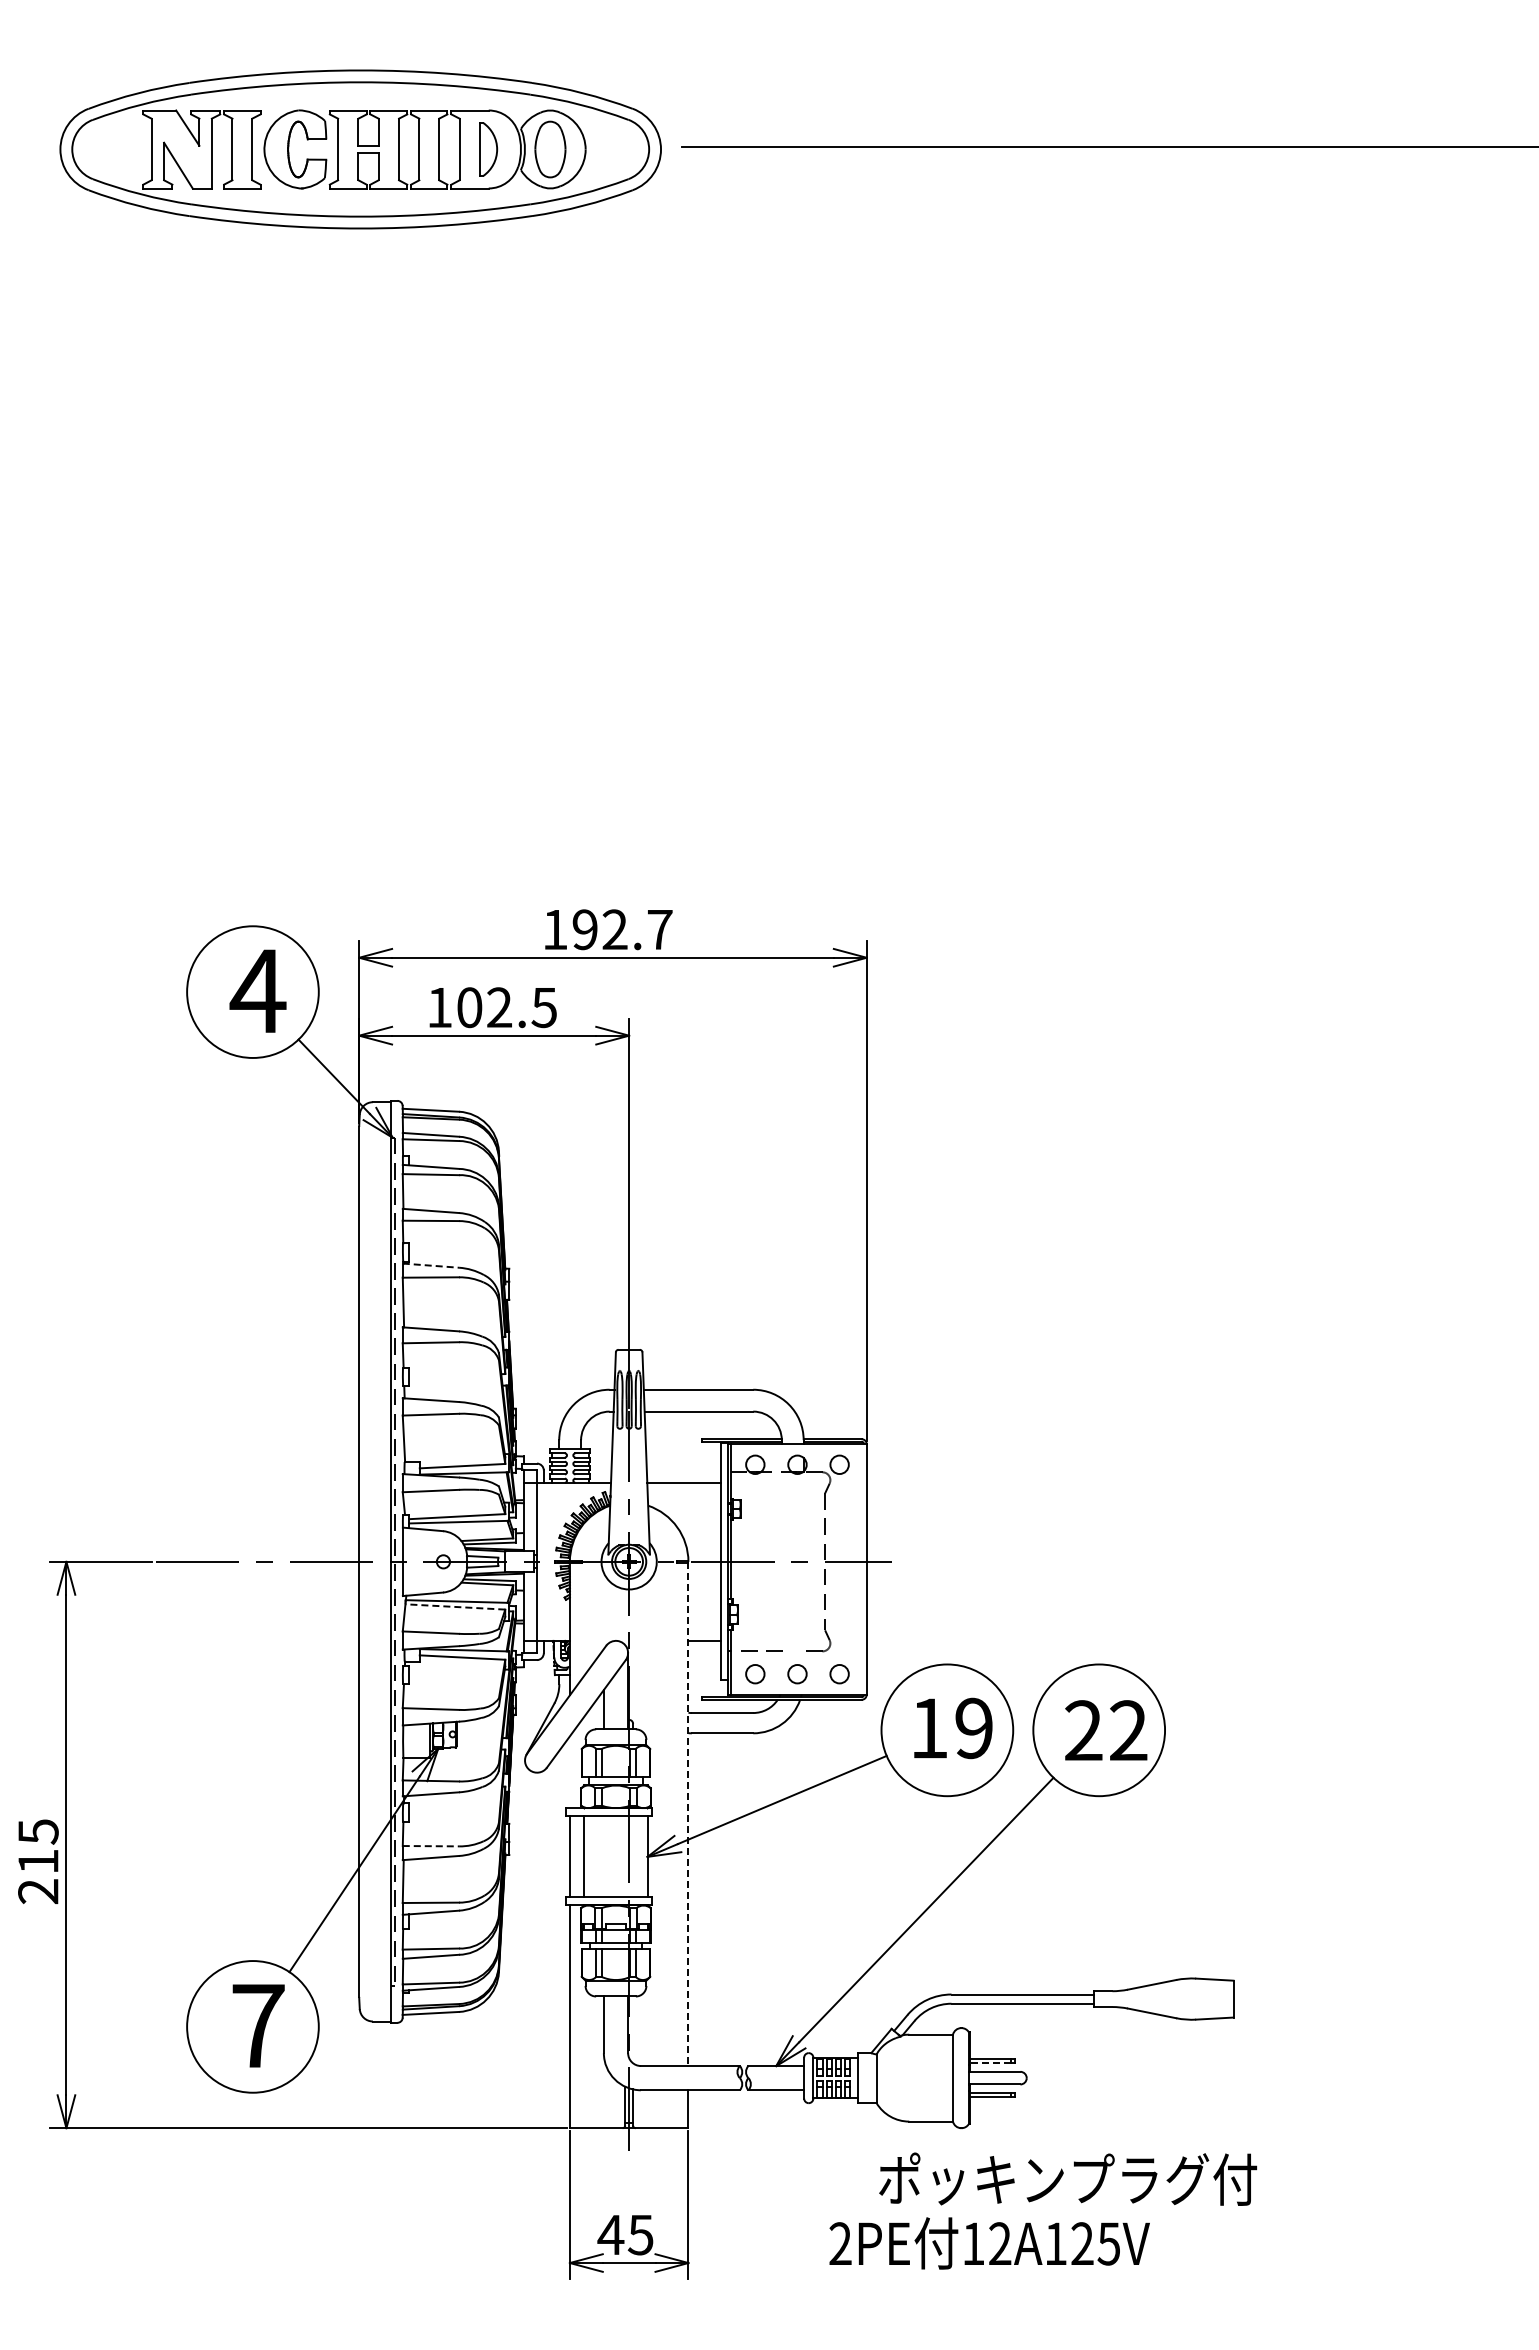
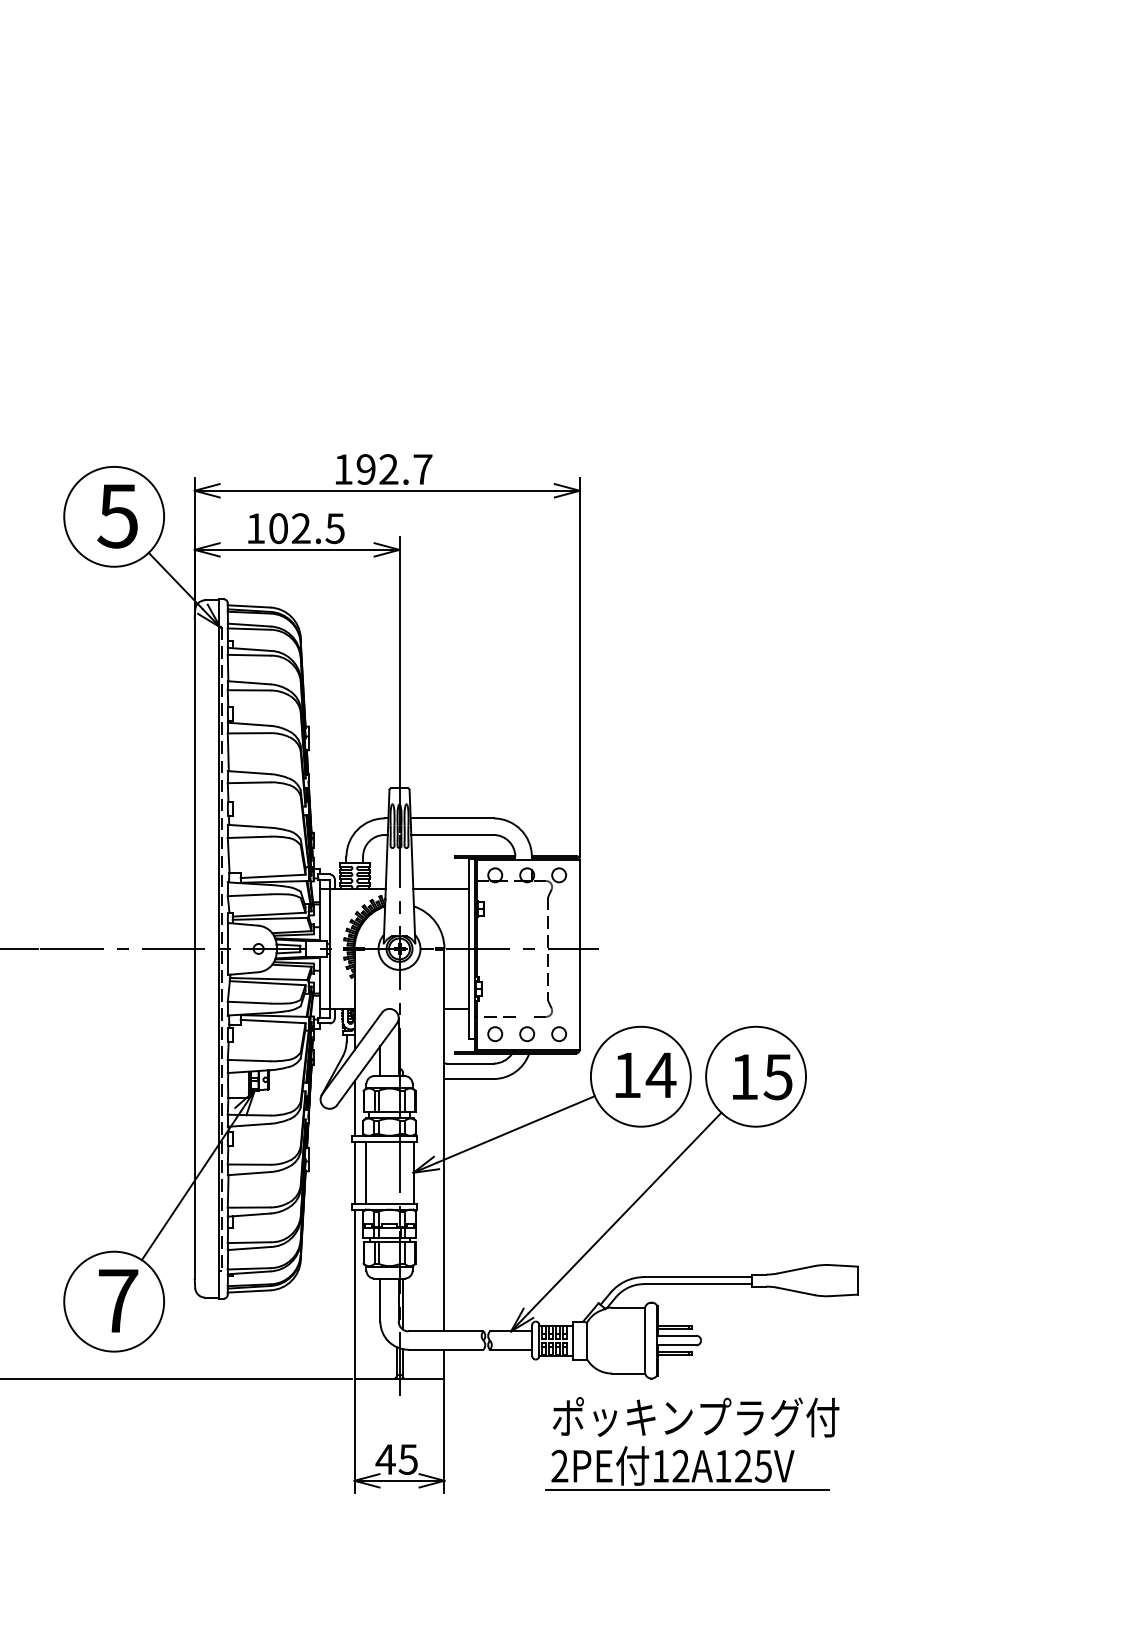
text: (257, 991) -> (117, 516), 4 -> 5
line: (431, 1265) -> (249, 724), dashed -> solid
line: (455, 1606) -> (267, 982), dashed -> solid
text: (973, 1728) -> (660, 1075), 19 -> 14
text: (1106, 1730) -> (761, 1076), 22 -> 15
line: (569, 1772) -> (354, 1108), added
line: (688, 1814) -> (444, 1140), dashed -> solid
line: (431, 1846) -> (249, 1164), dashed -> solid
line: (633, 2029) -> (402, 1303), added
line: (990, 2063) -> (673, 1329), dashed -> solid
text: (1067, 2178) -> (695, 1416), moved
line: (1008, 2275) -> (687, 1490), added

